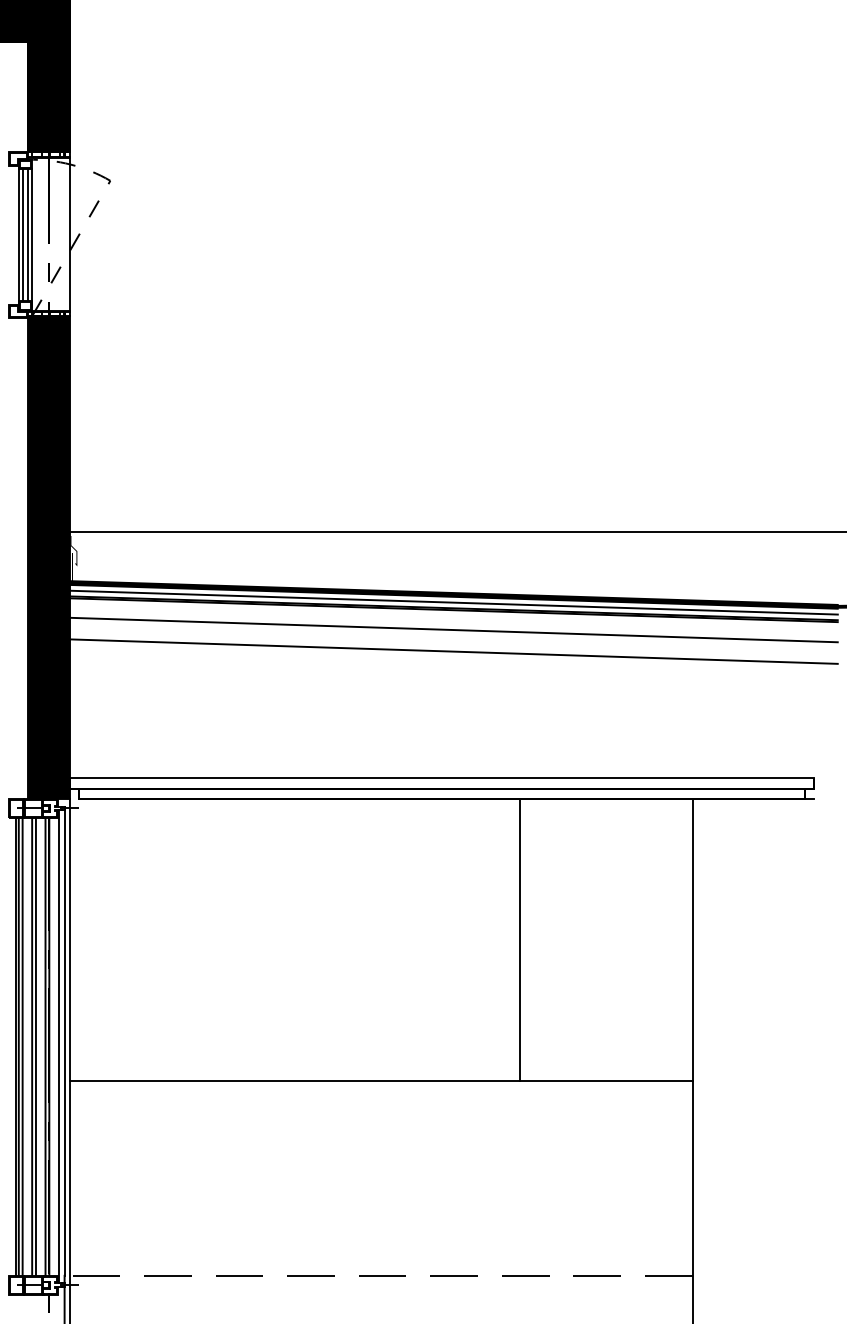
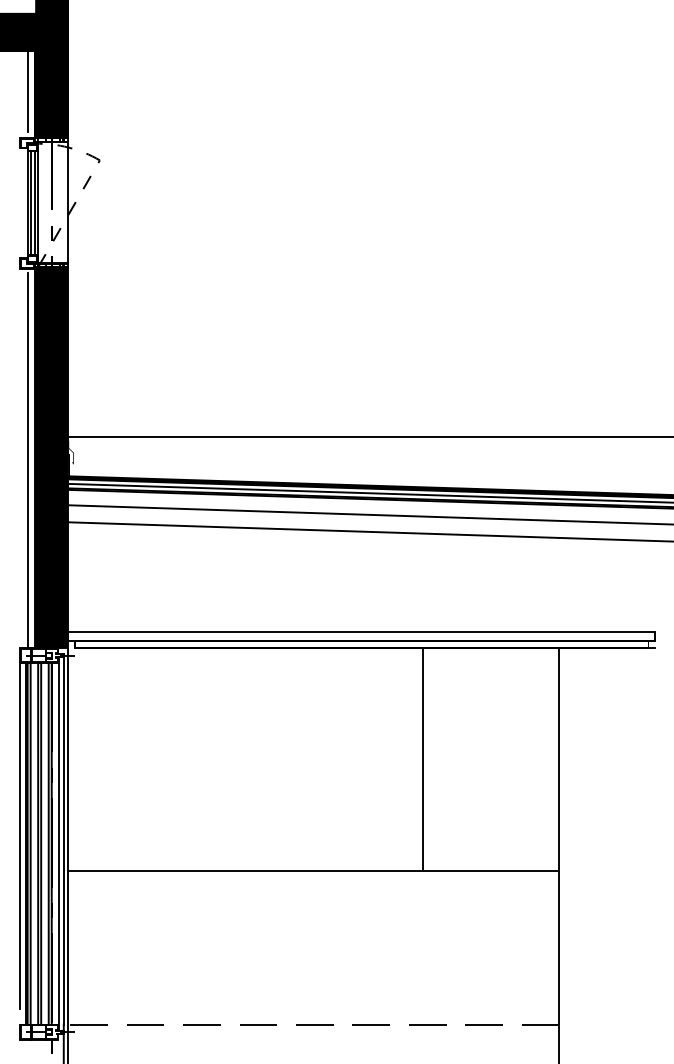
line: (18, 92) -> (27, 90), added
line: (18, 561) -> (27, 460), added
line: (9, 1037) -> (20, 836), added

